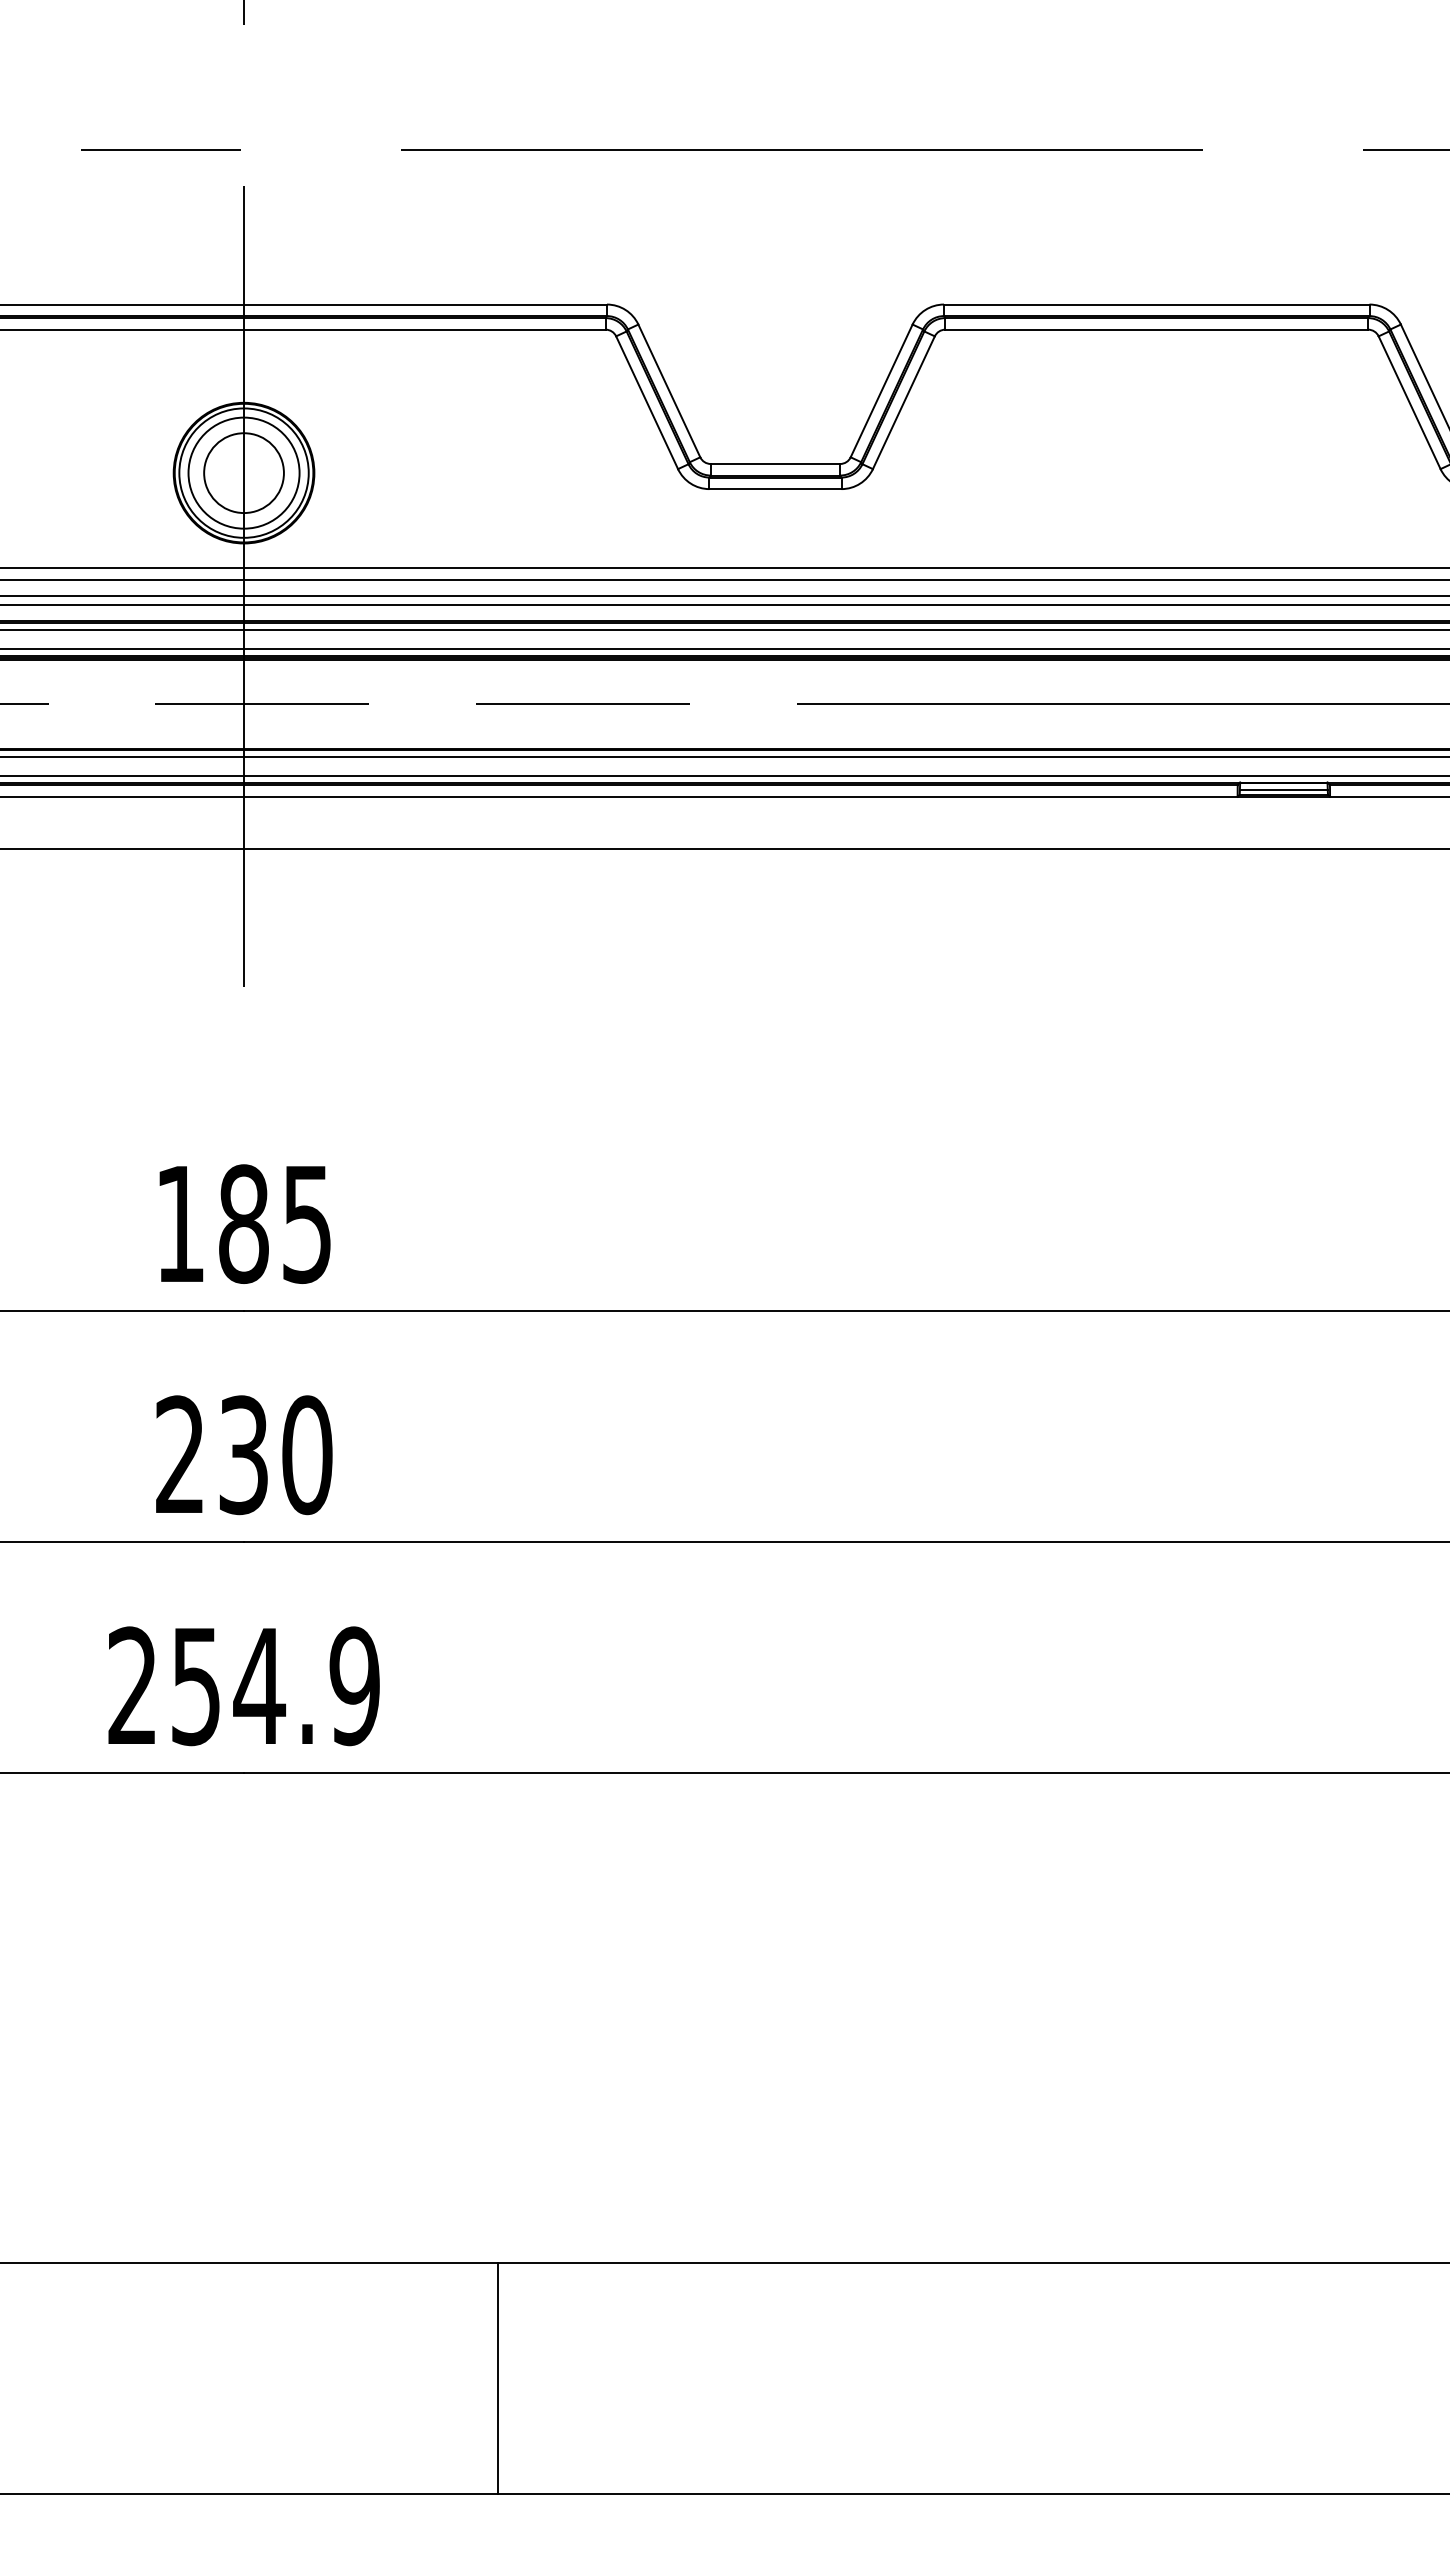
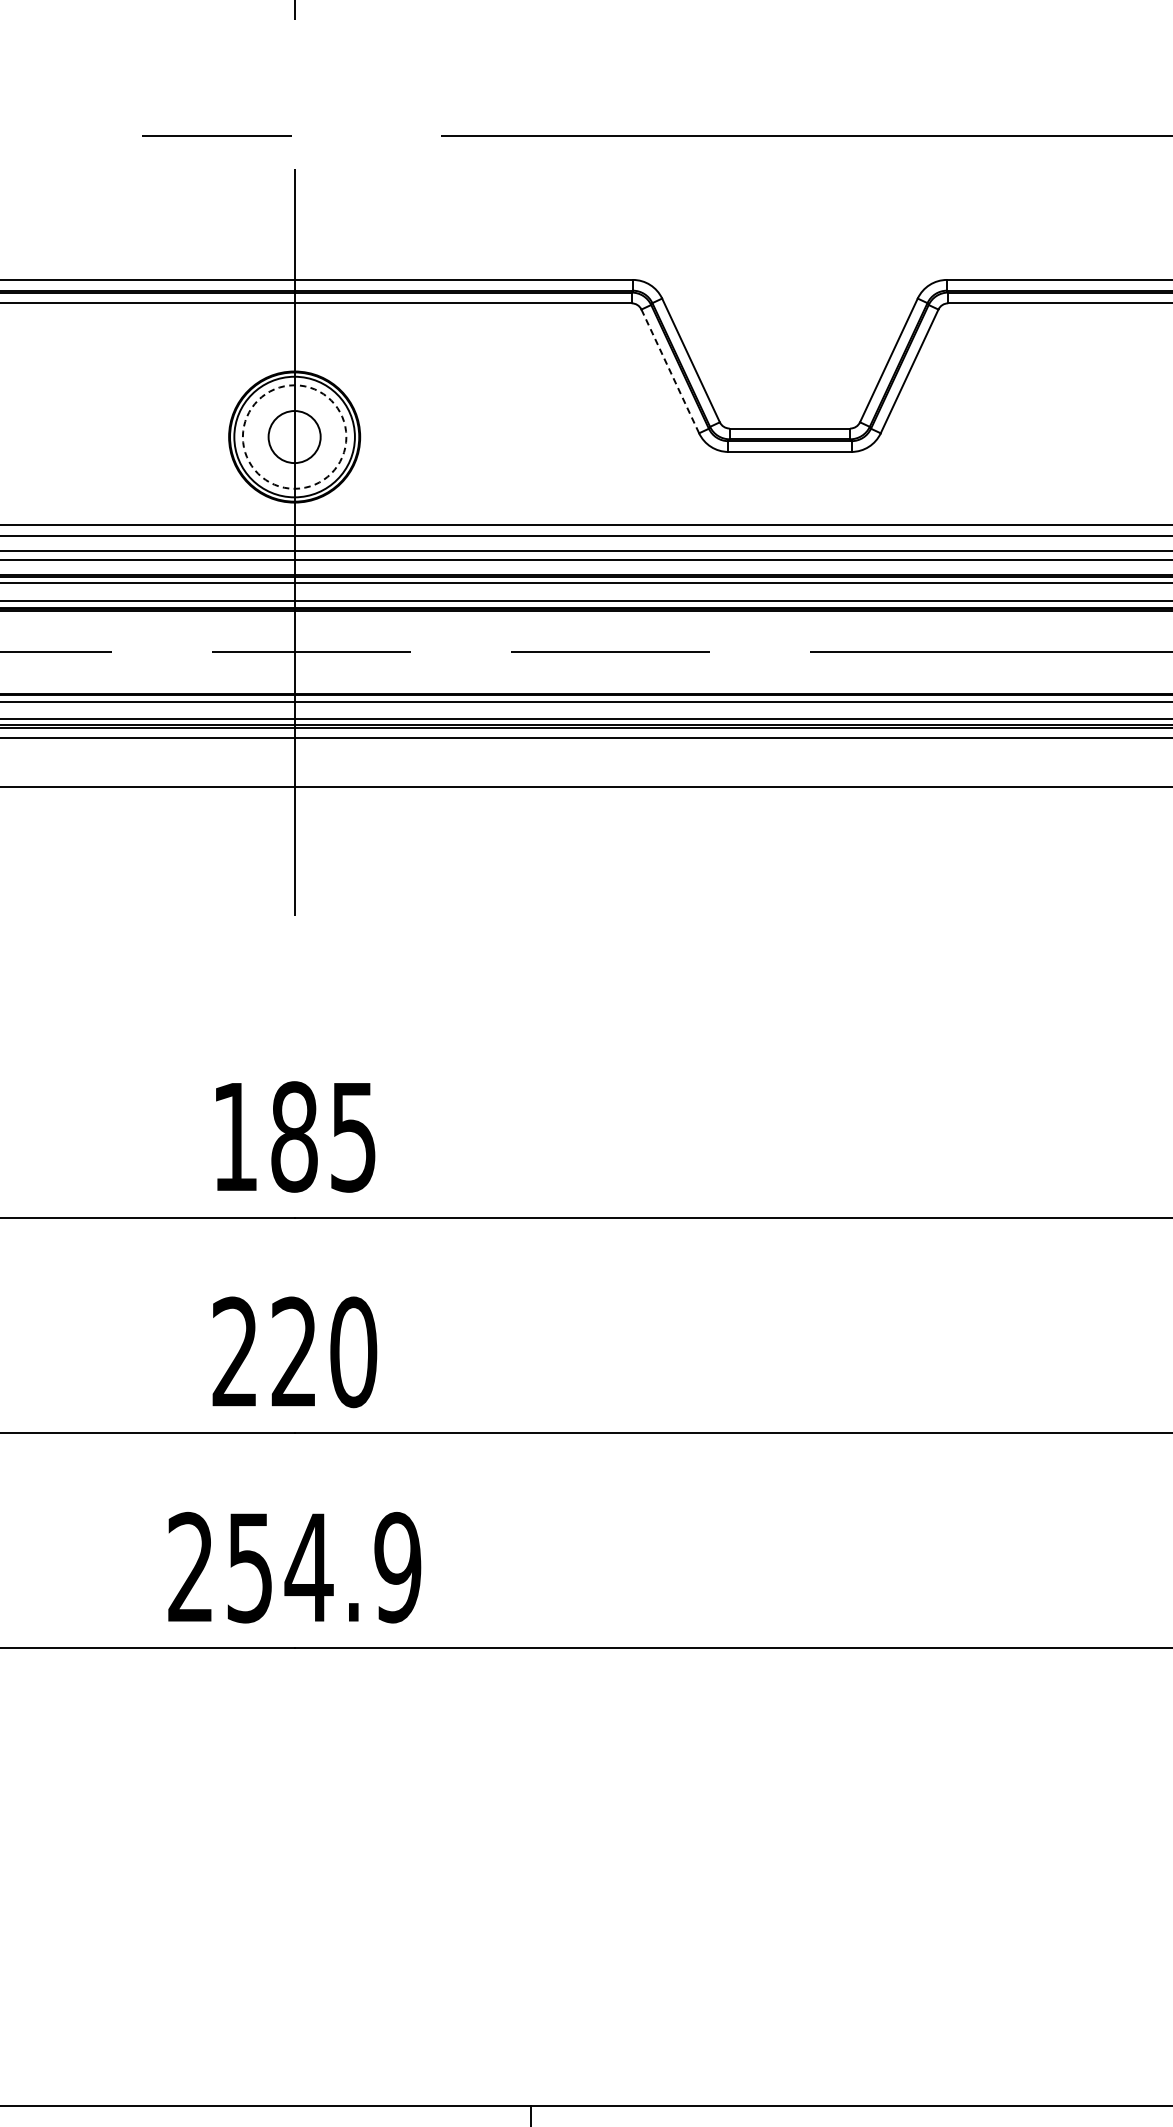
line: (647, 403) -> (670, 372), solid -> dashed
circle: (243, 472) -> (294, 436), solid -> dashed
circle: (243, 473) -> (294, 437), size x0.7
text: (243, 1455) -> (294, 1352), 230 -> 220

